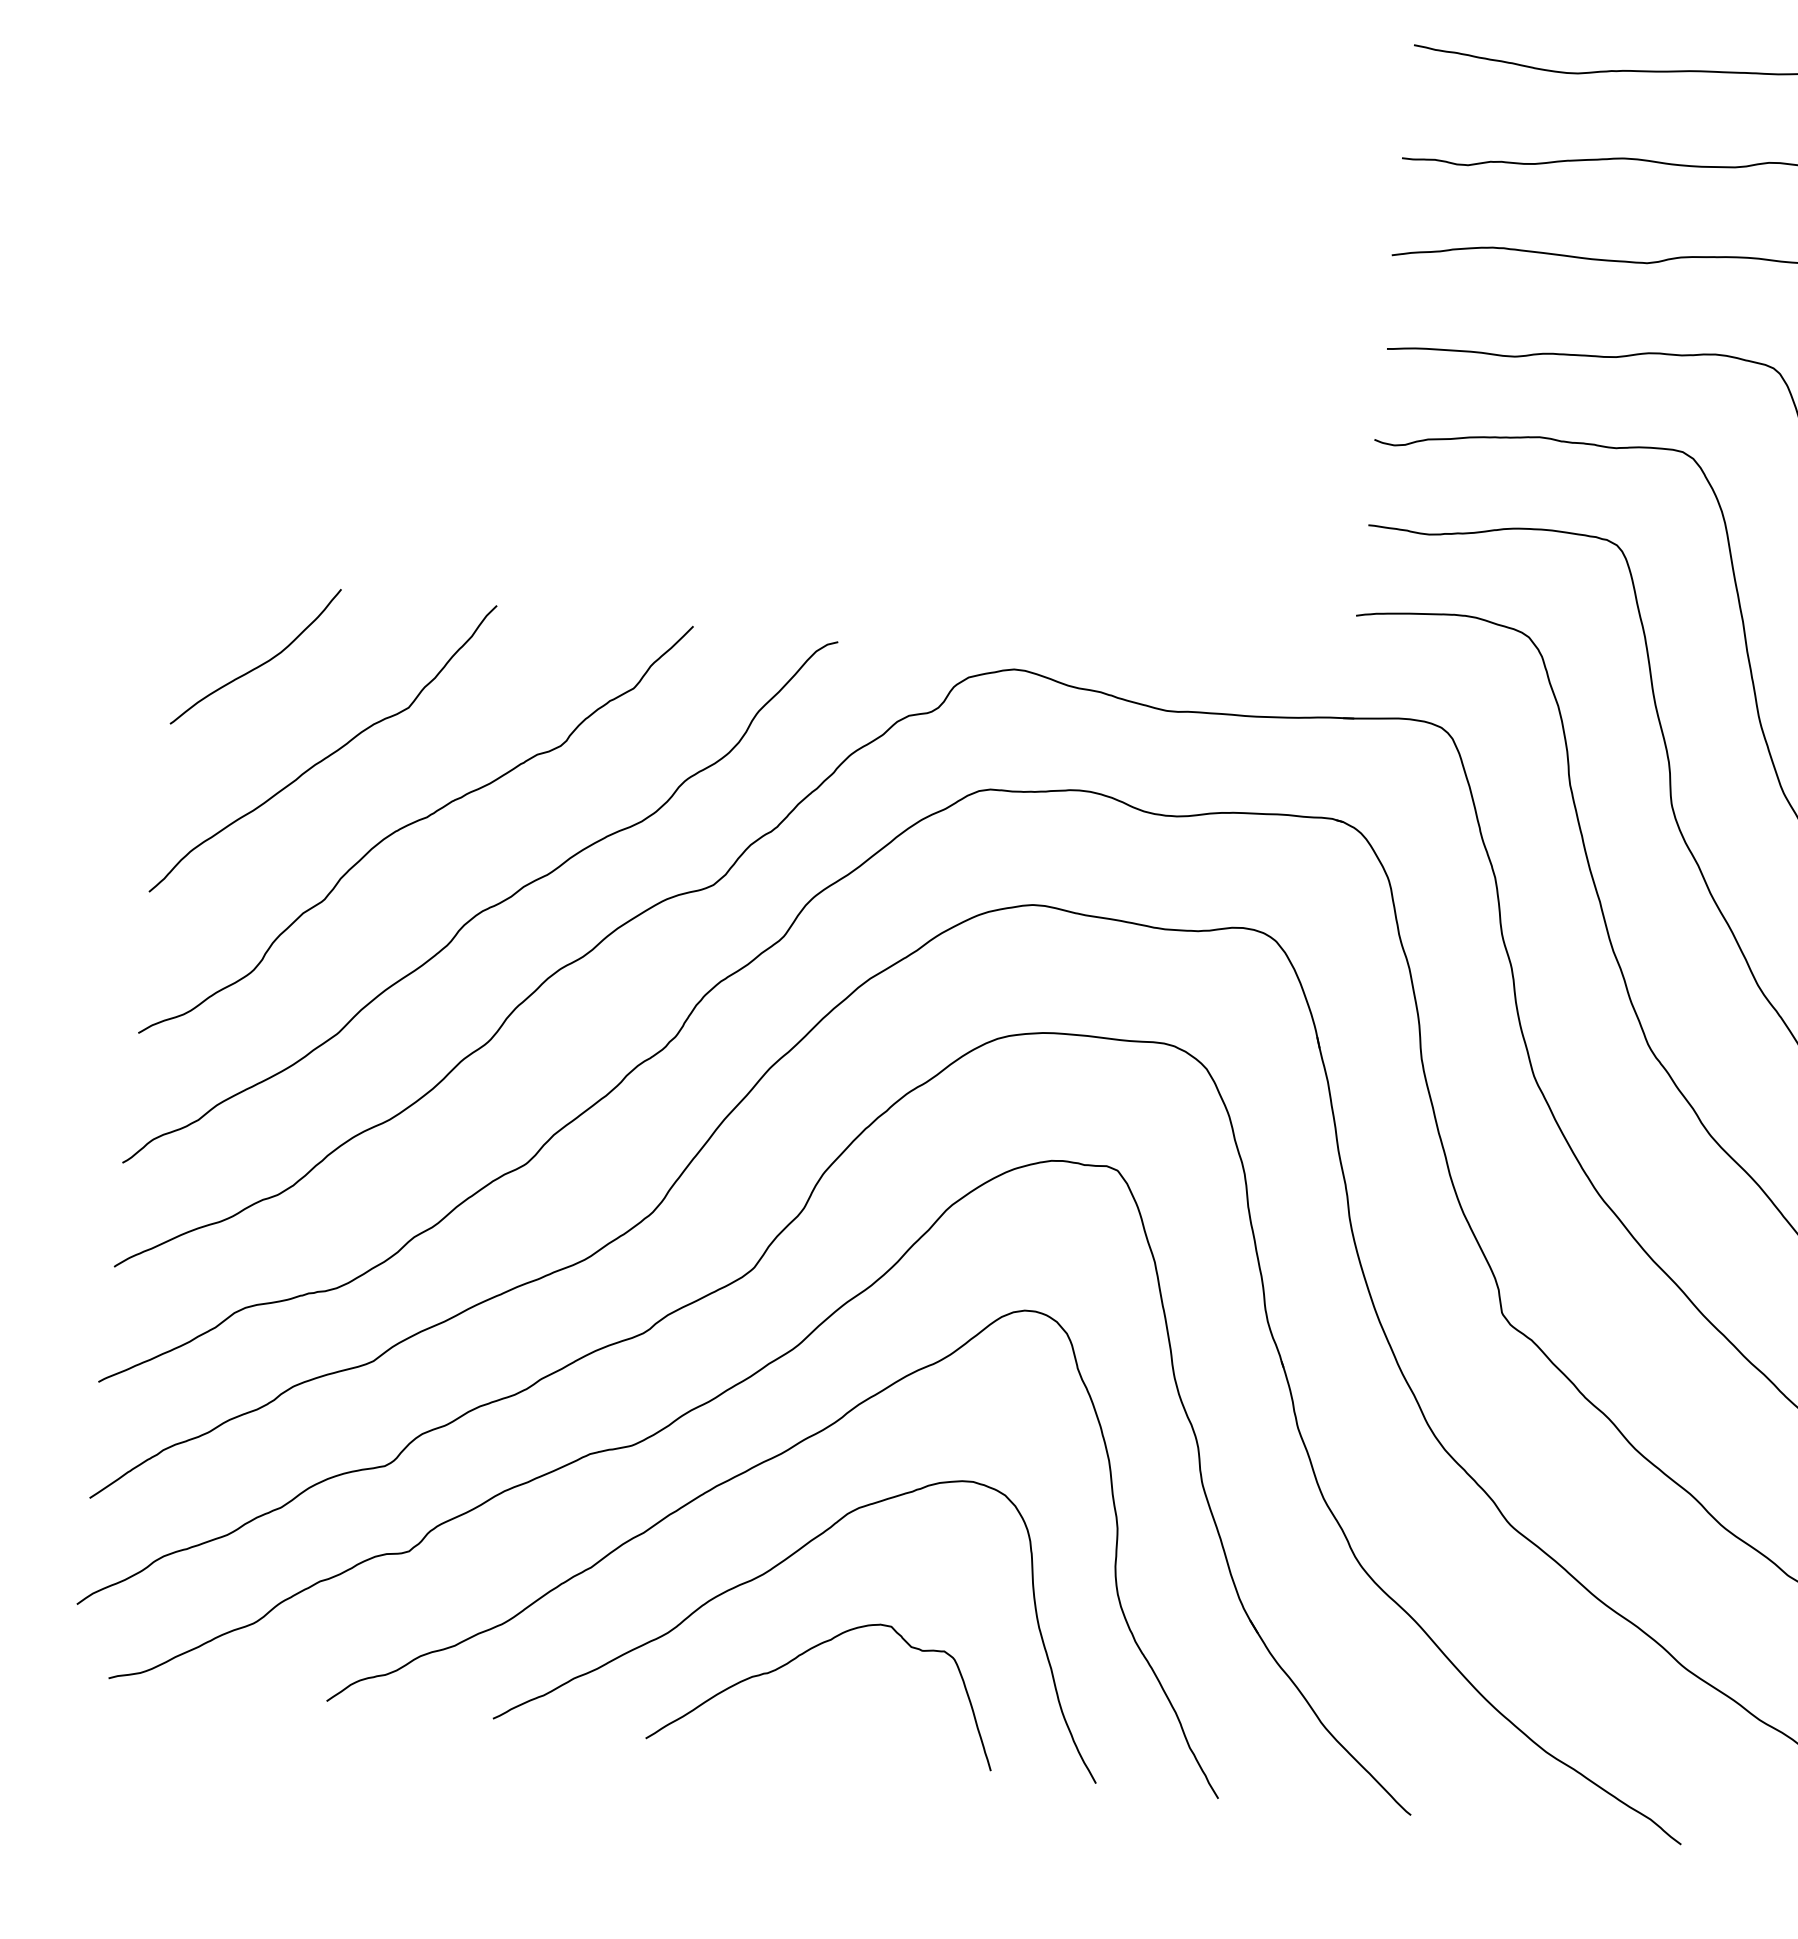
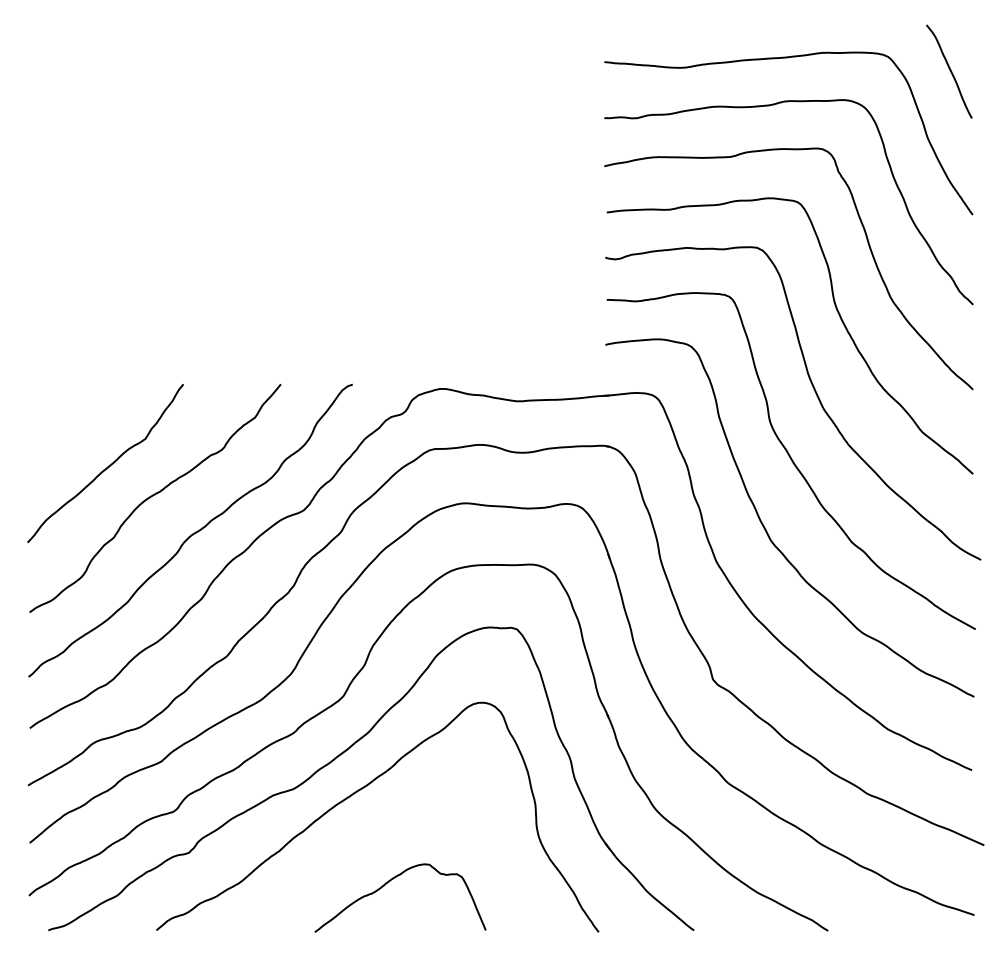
curve: (260, 662) -> (70, 424), removed
curve: (783, 1563) -> (373, 839), removed

